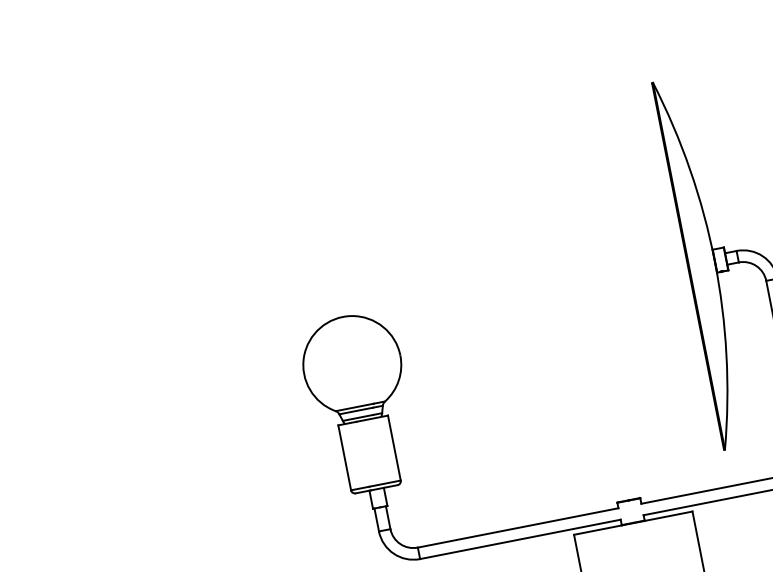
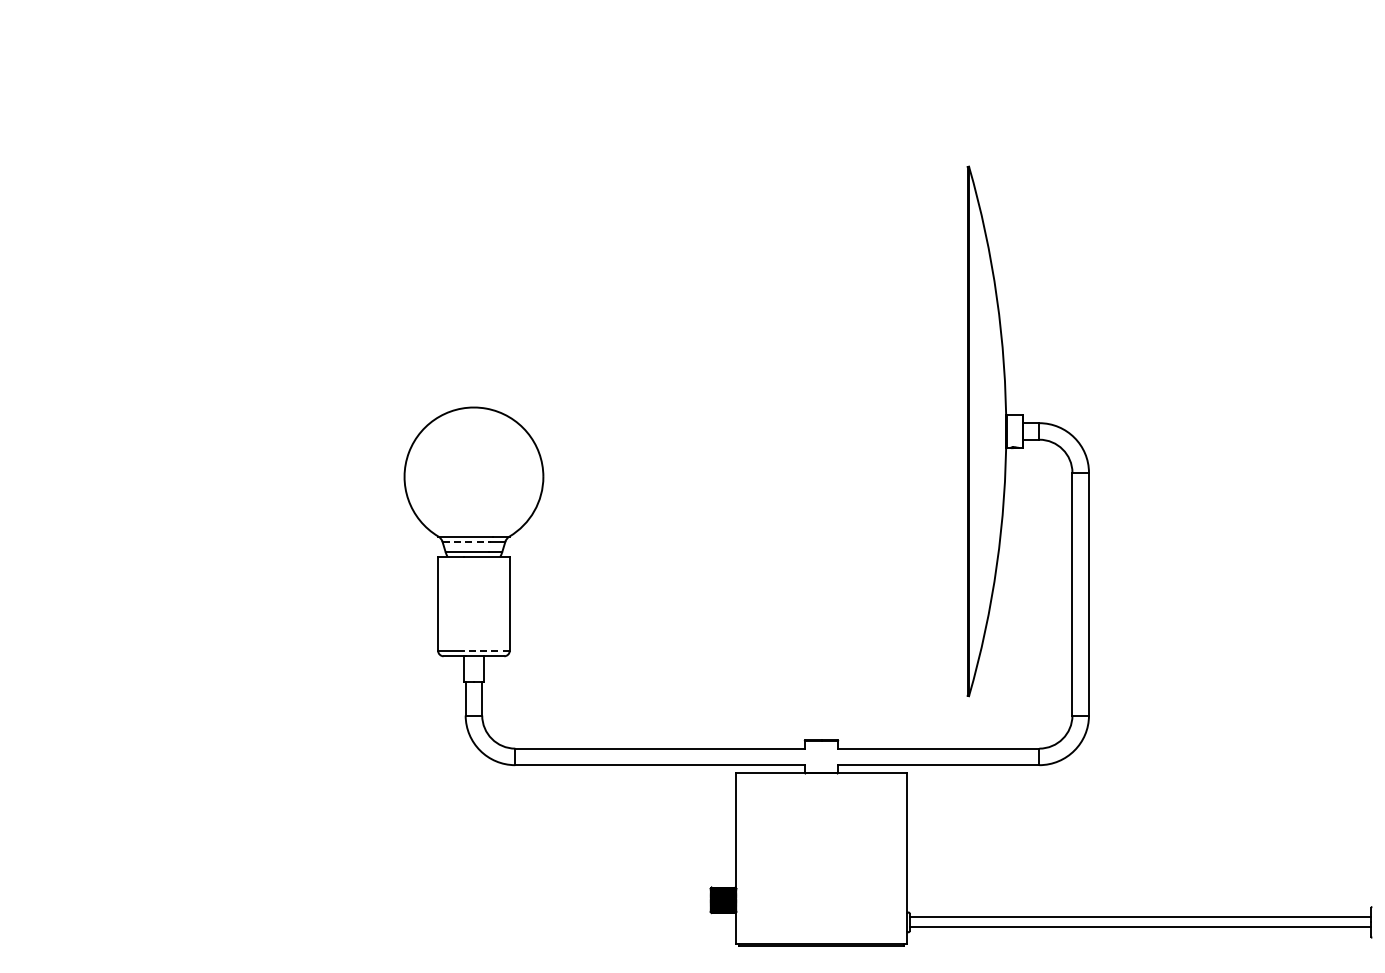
line: (356, 410) -> (467, 541), solid -> dashed
line: (385, 483) -> (487, 650), solid -> dashed

